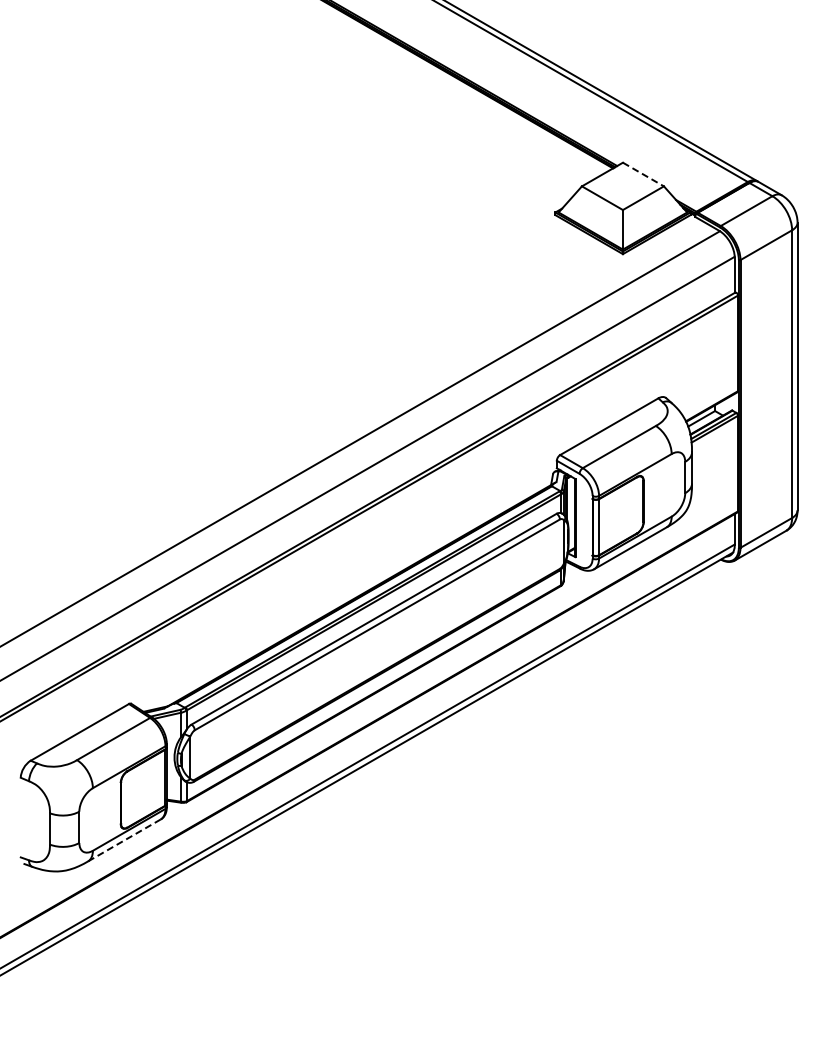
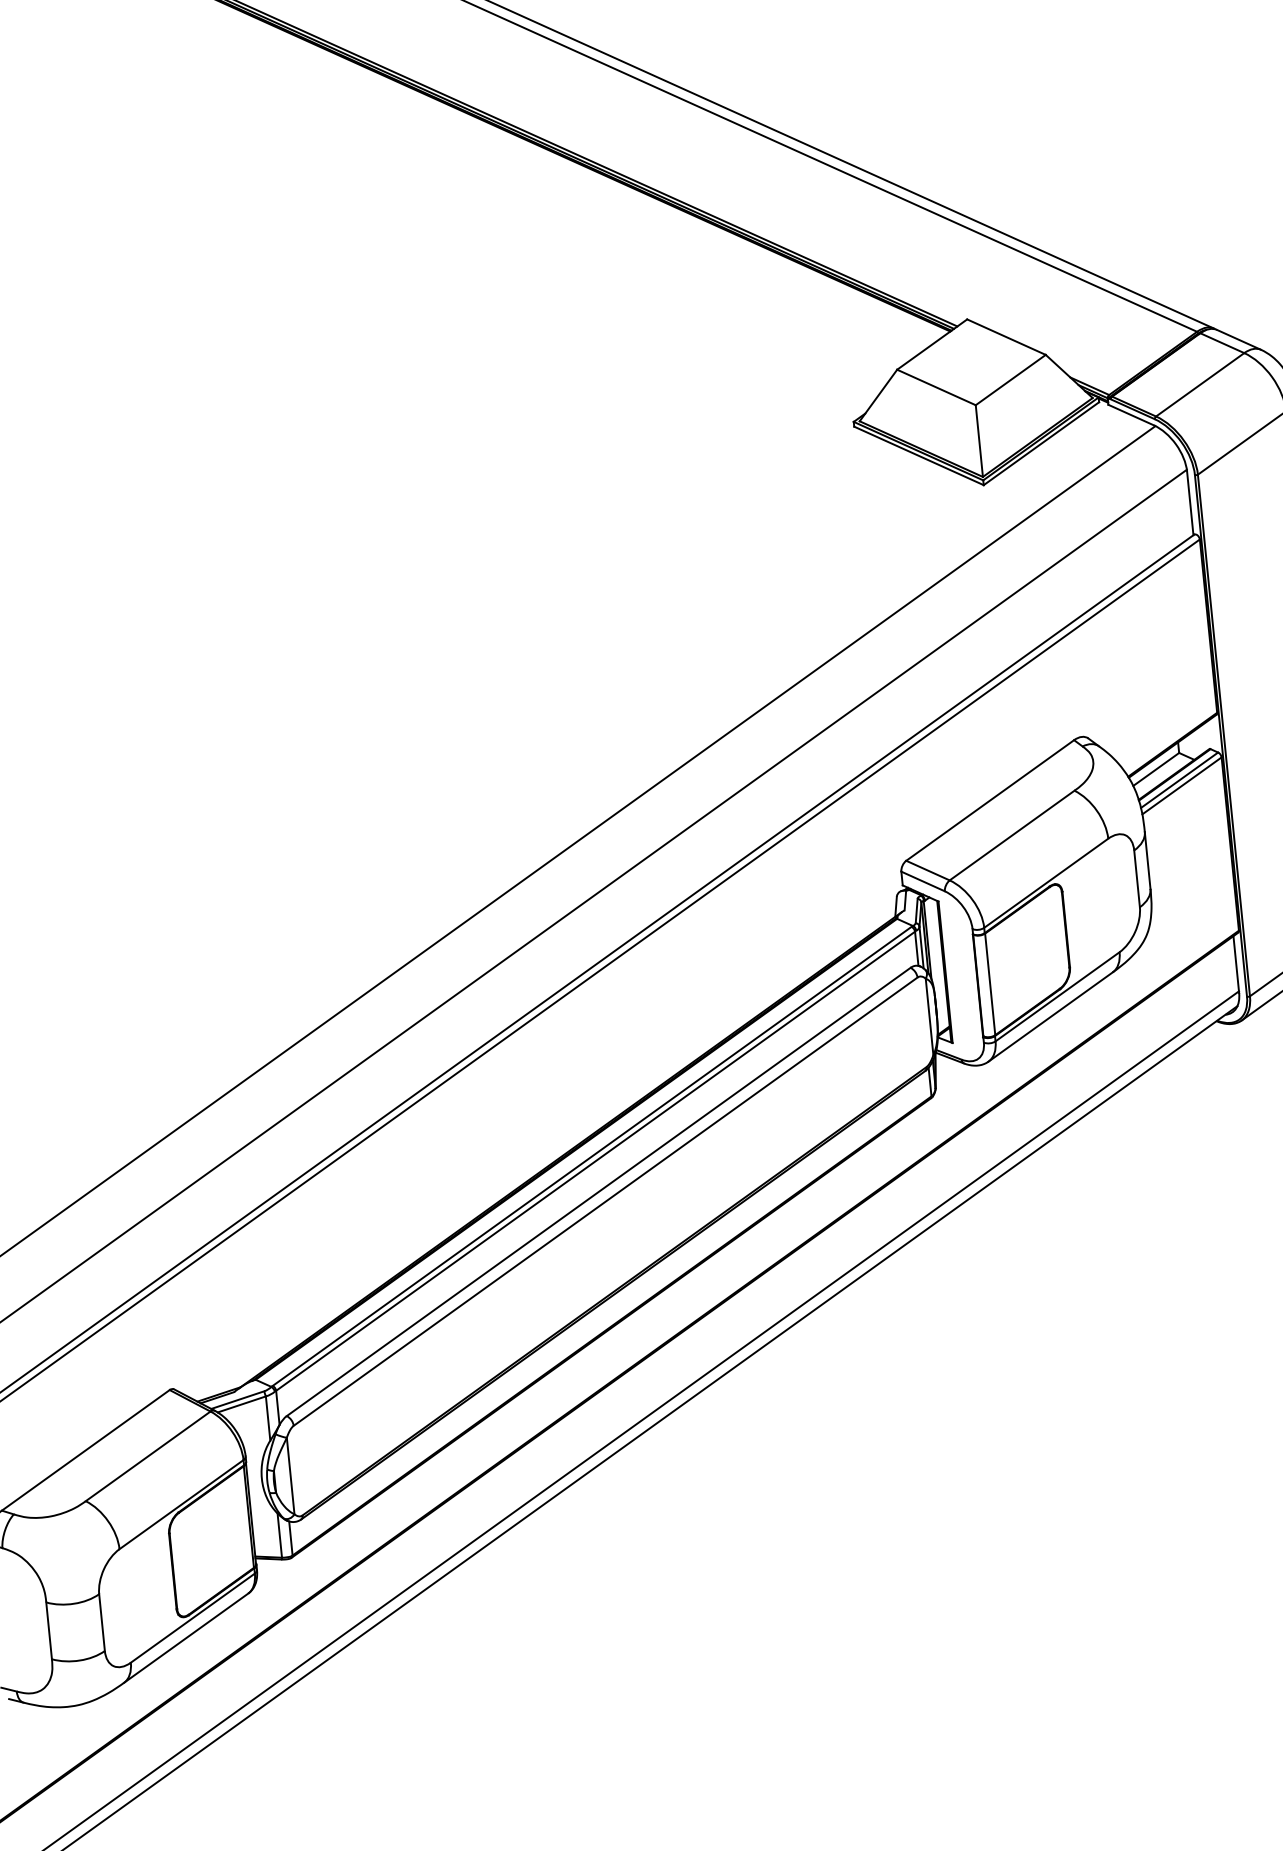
line: (643, 174) -> (1006, 337), dashed -> solid
line: (124, 840) -> (186, 1638), dashed -> solid

